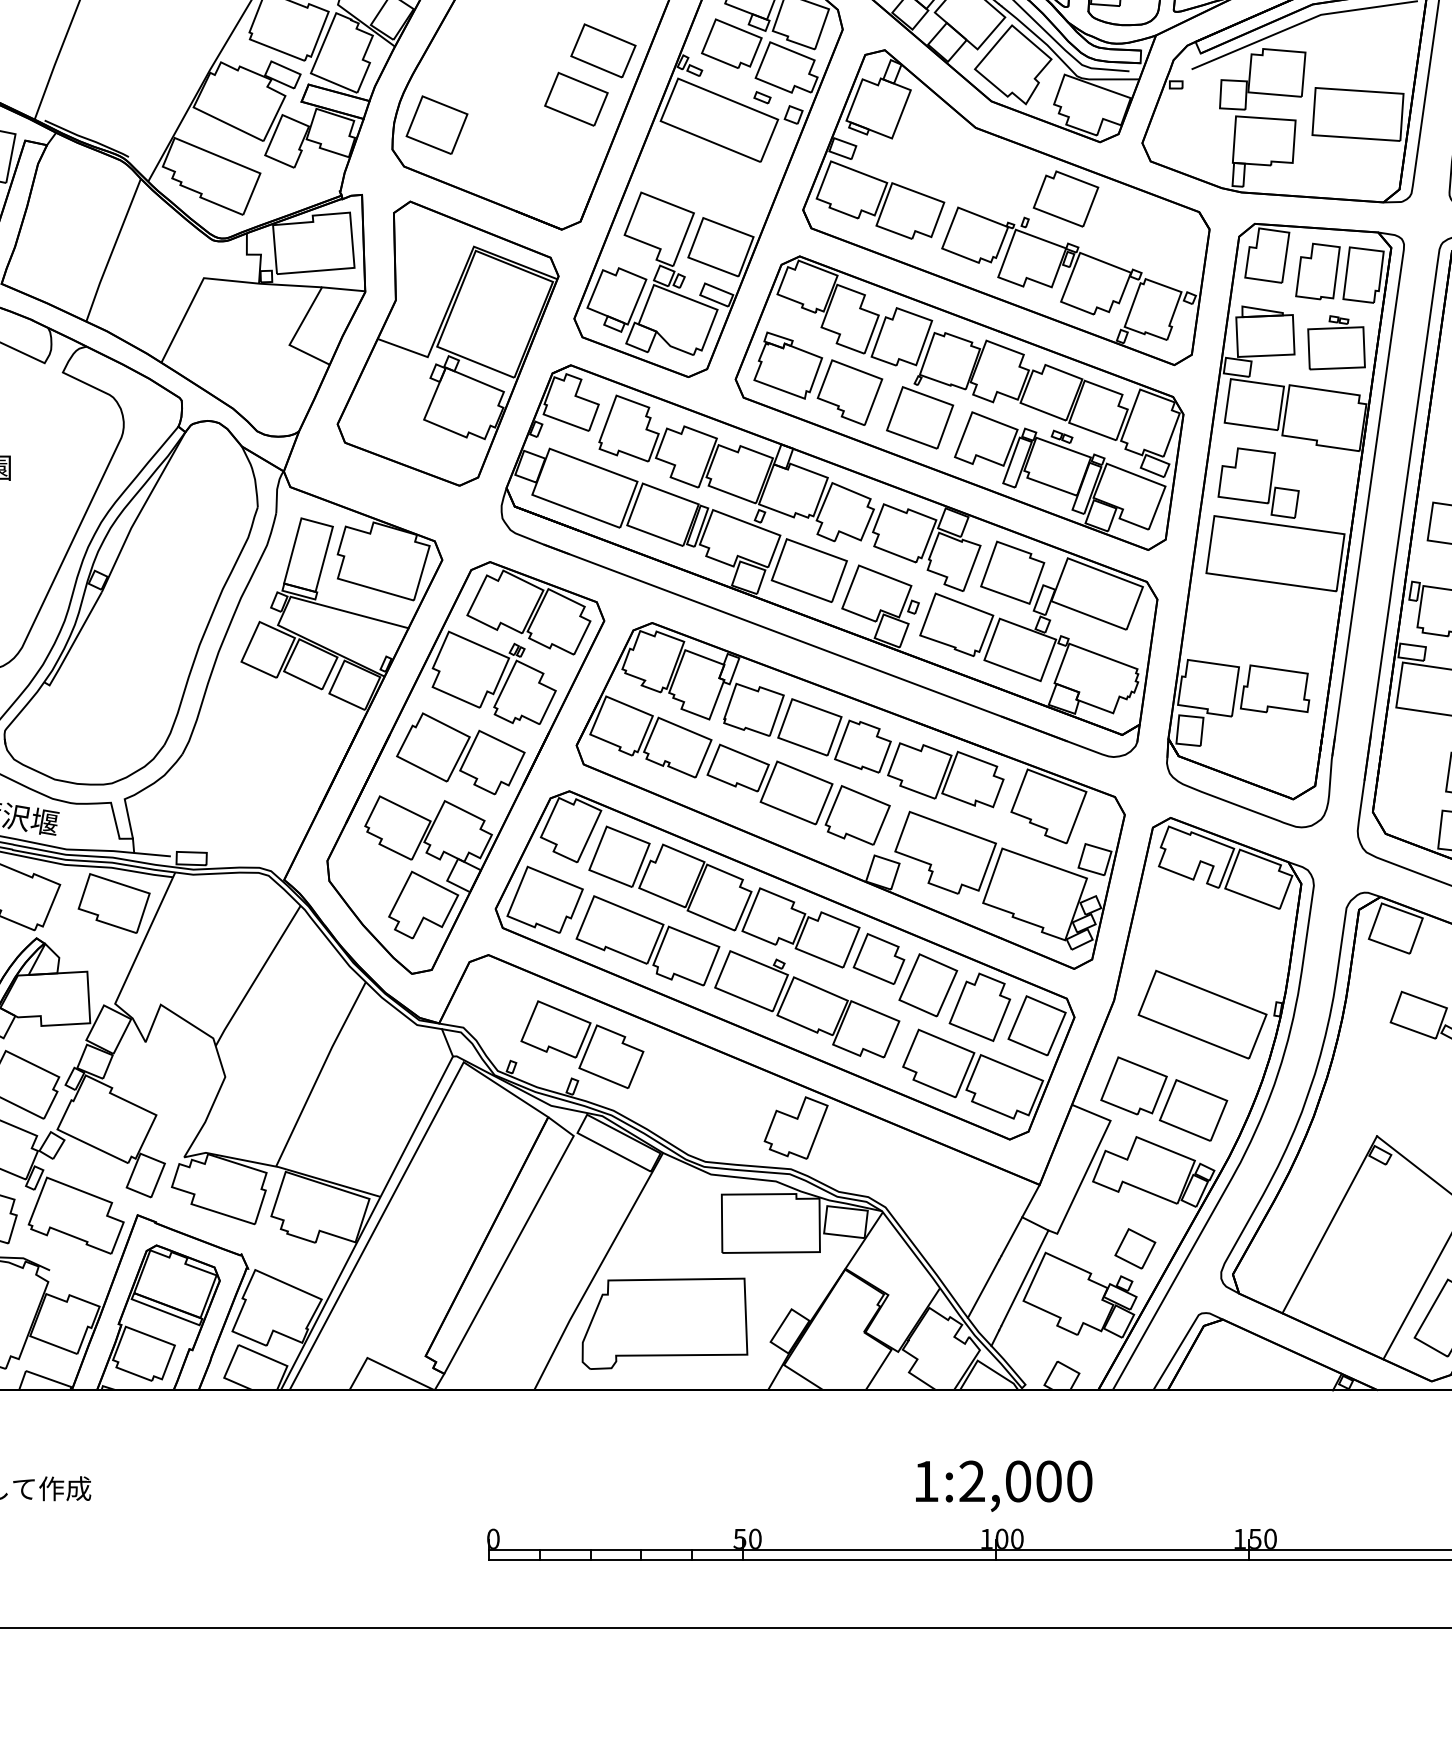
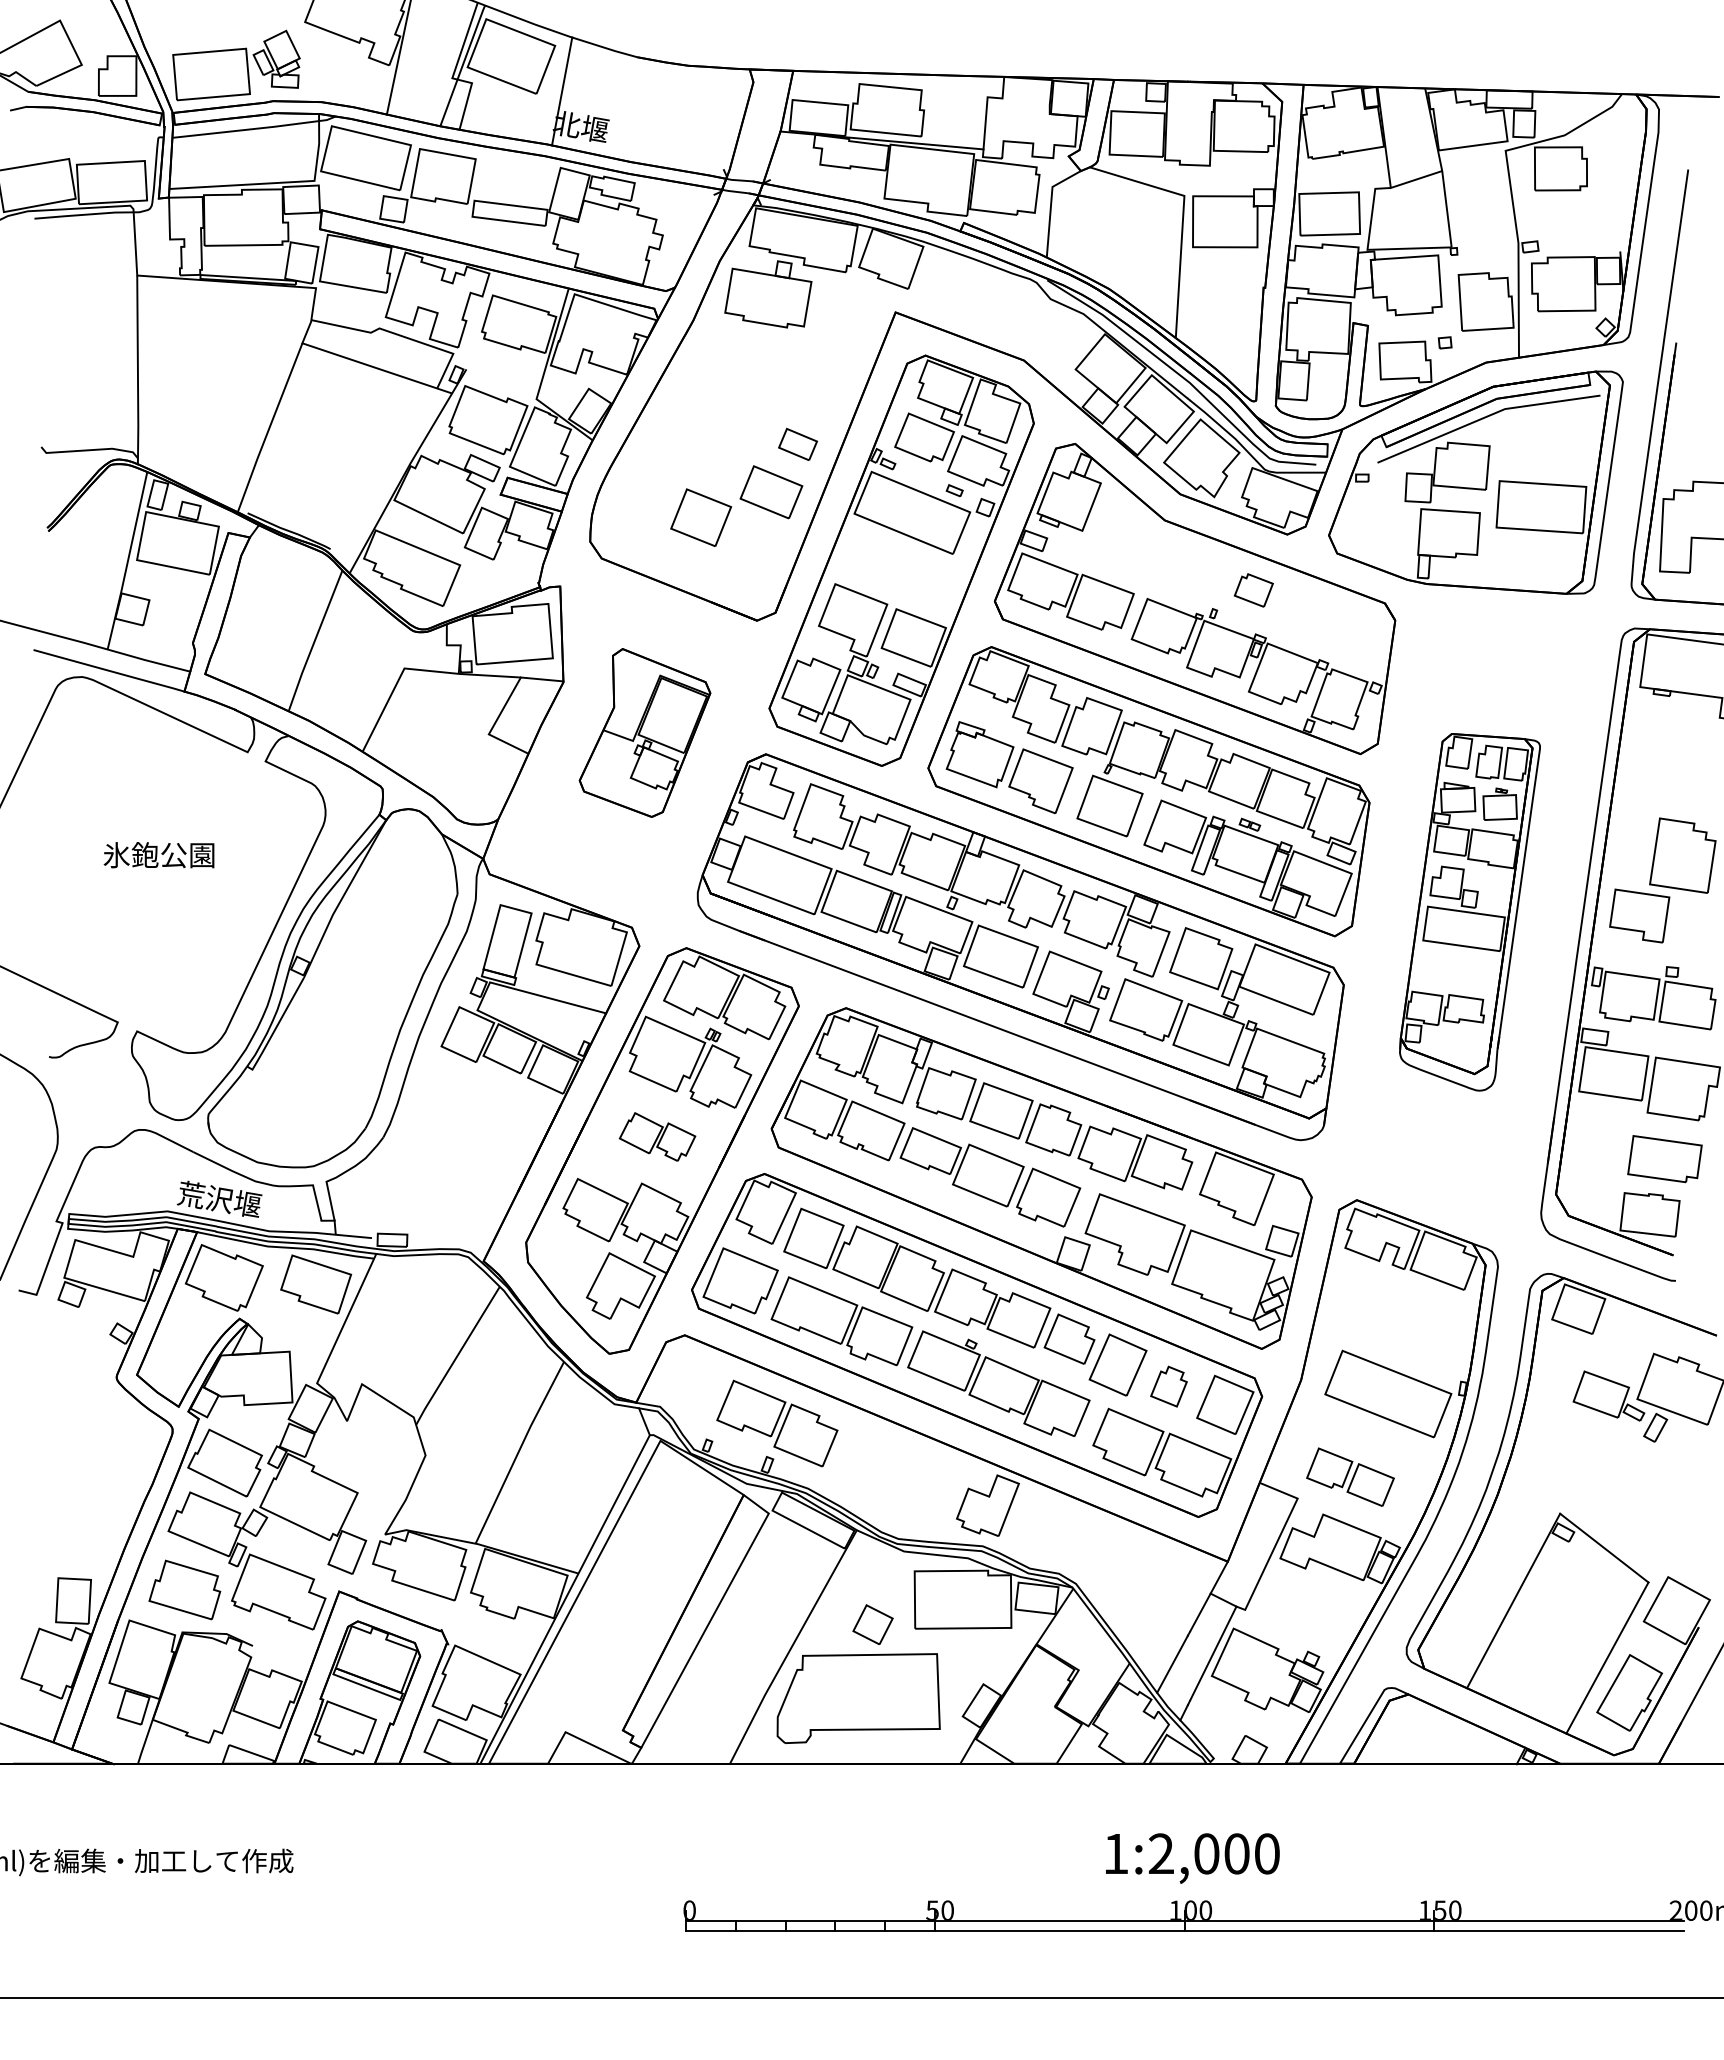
part: (602, 50) -> (797, 444), size x0.6
part: (437, 124) -> (701, 517), moved
part: (1065, 199) -> (1253, 590), size x0.6
part: (447, 343) -> (644, 732), size x0.6
part: (1284, 525) -> (1469, 912), size x0.6
part: (460, 753) -> (657, 1136), size x0.6
part: (979, 1007) -> (1168, 1386), size x0.6
part: (1164, 1099) -> (1350, 1477), size x0.7
part: (1134, 1248) -> (872, 1624), moved

